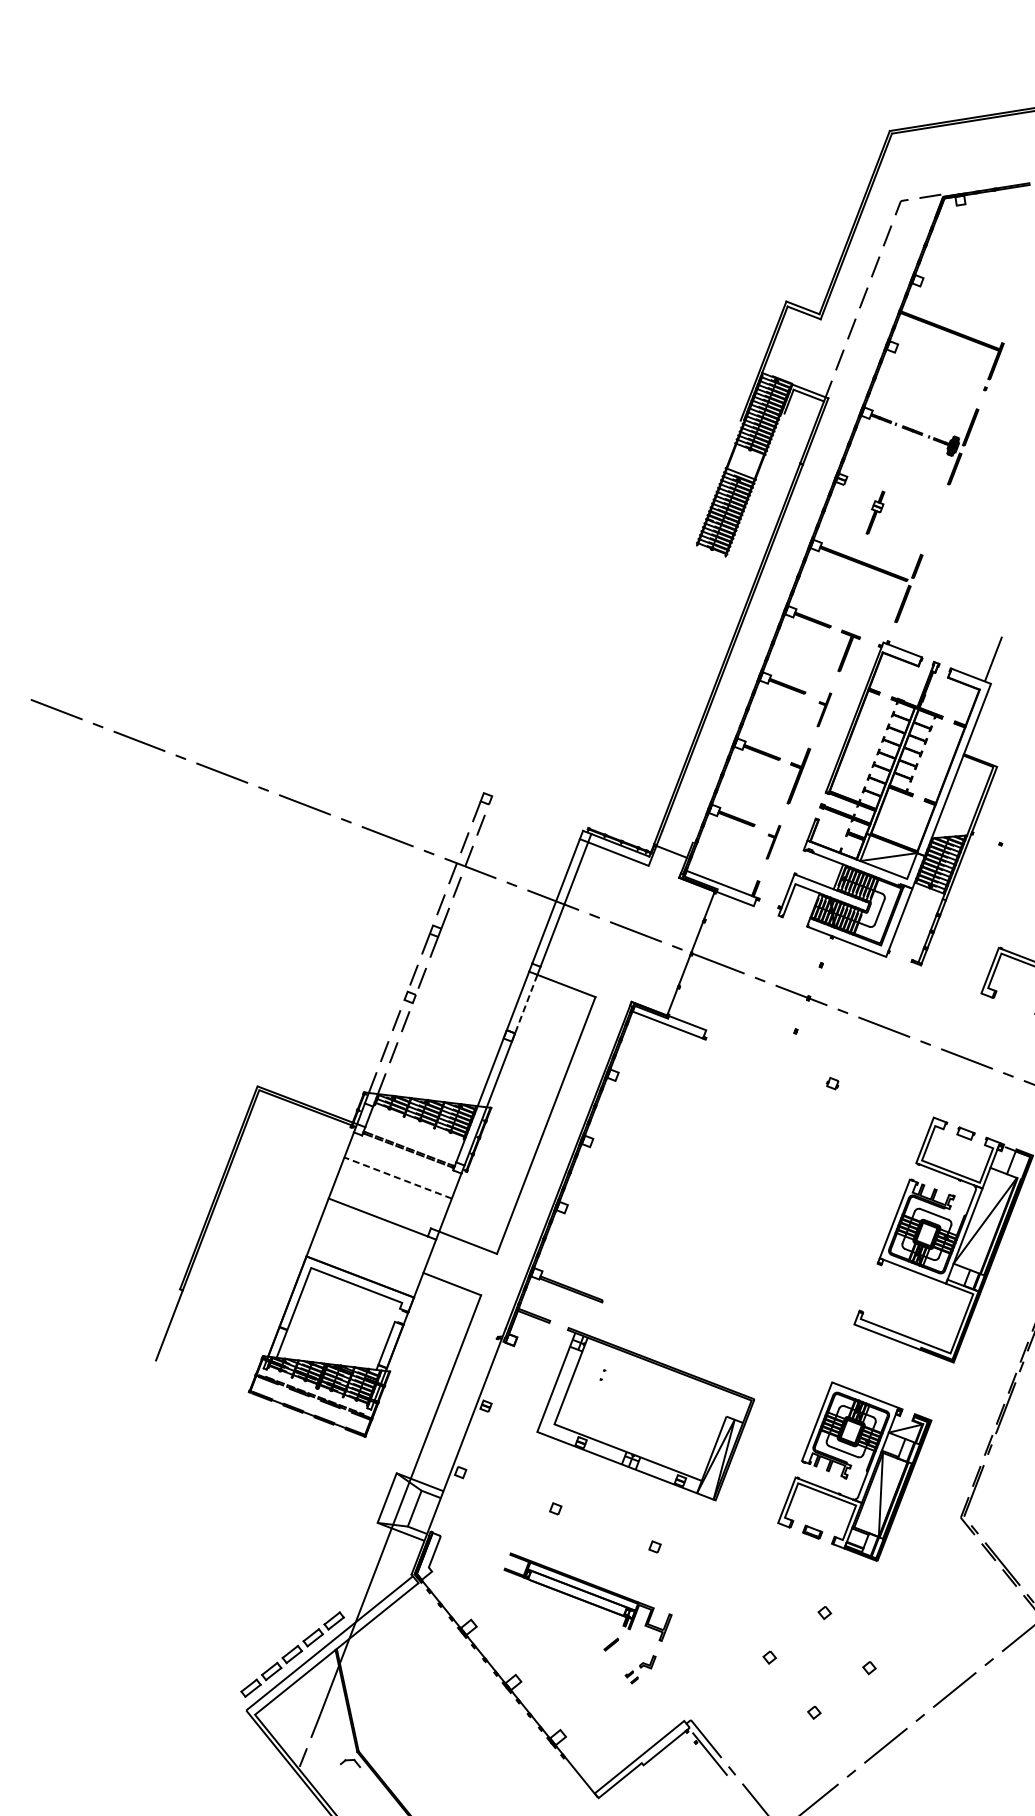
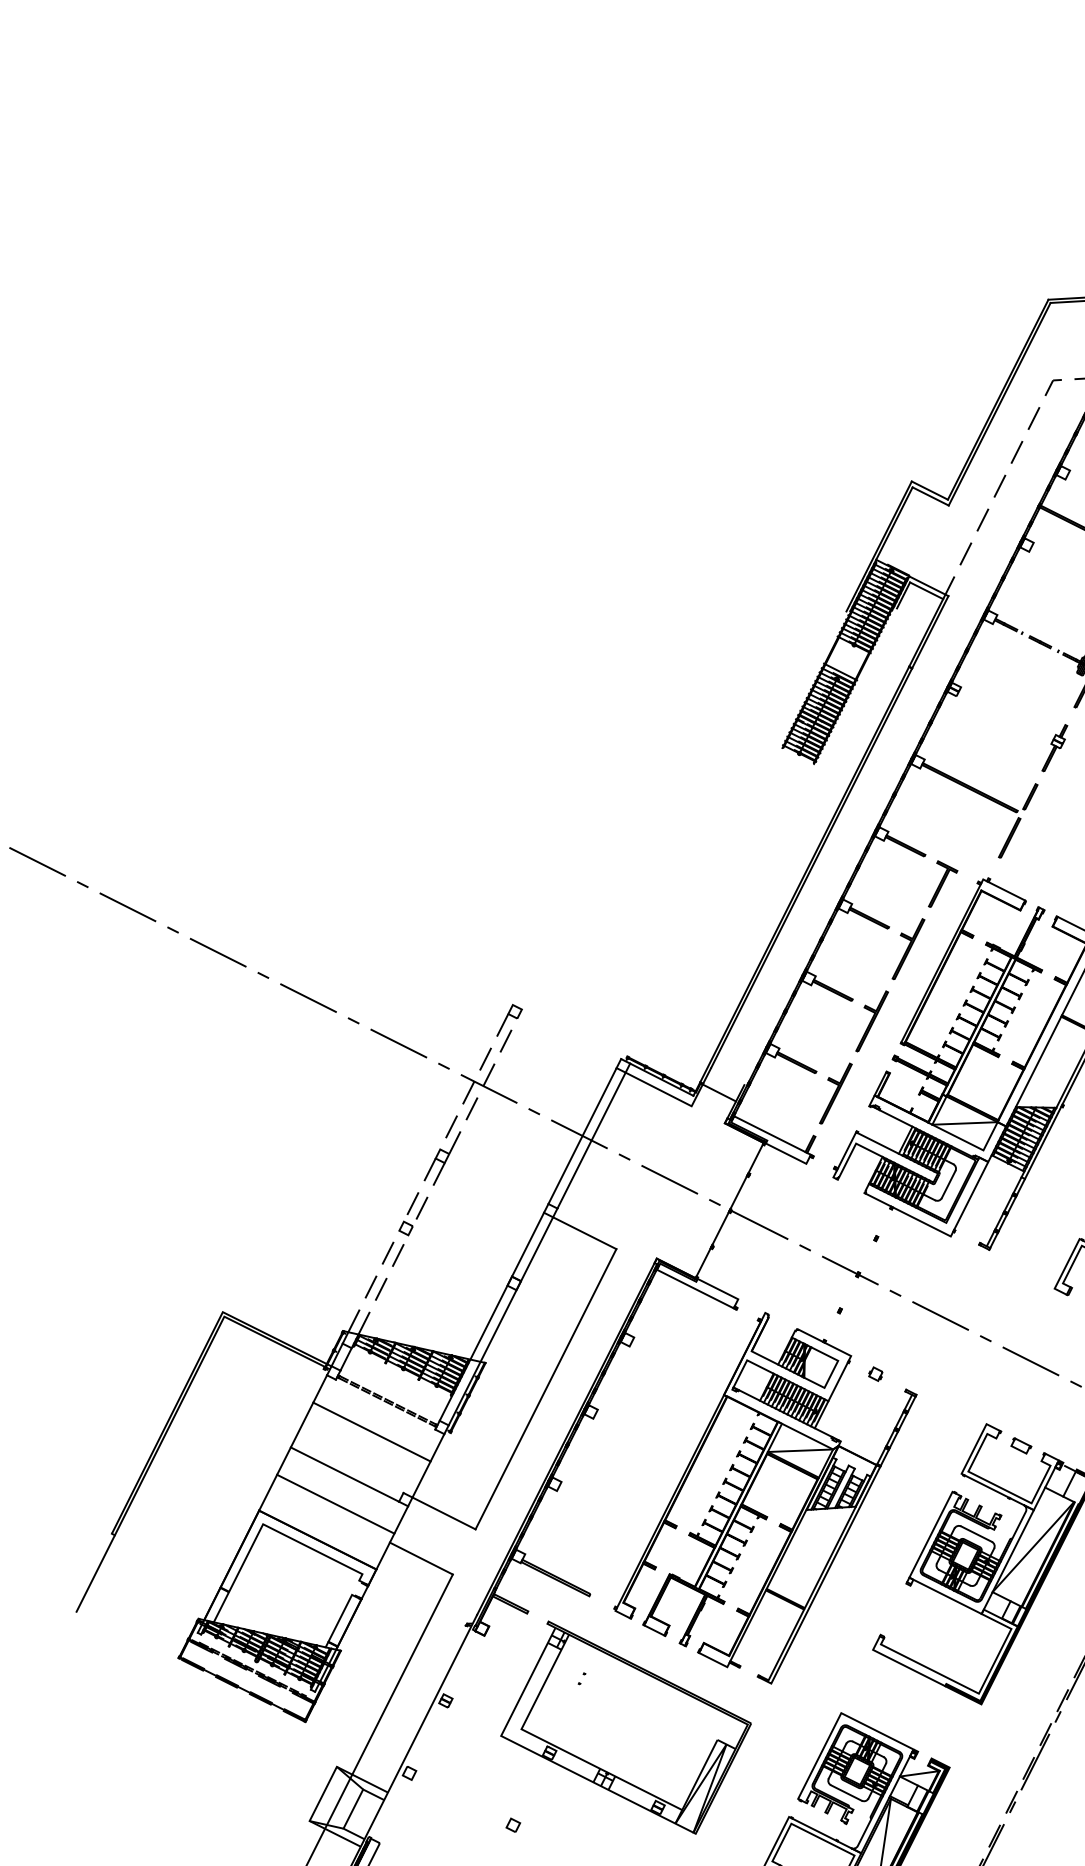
part: (875, 512) -> (1054, 747), moved
part: (824, 709) -> (908, 948), size x1.67
part: (773, 842) -> (835, 1093), size x1.67
line: (526, 1004) -> (537, 1249), dashed -> solid
line: (398, 1178) -> (372, 1432), dashed -> solid
part: (742, 1213) -> (758, 1511), added
line: (372, 1243) -> (335, 1503), added

